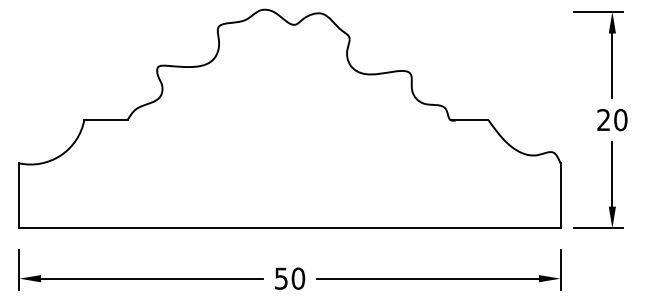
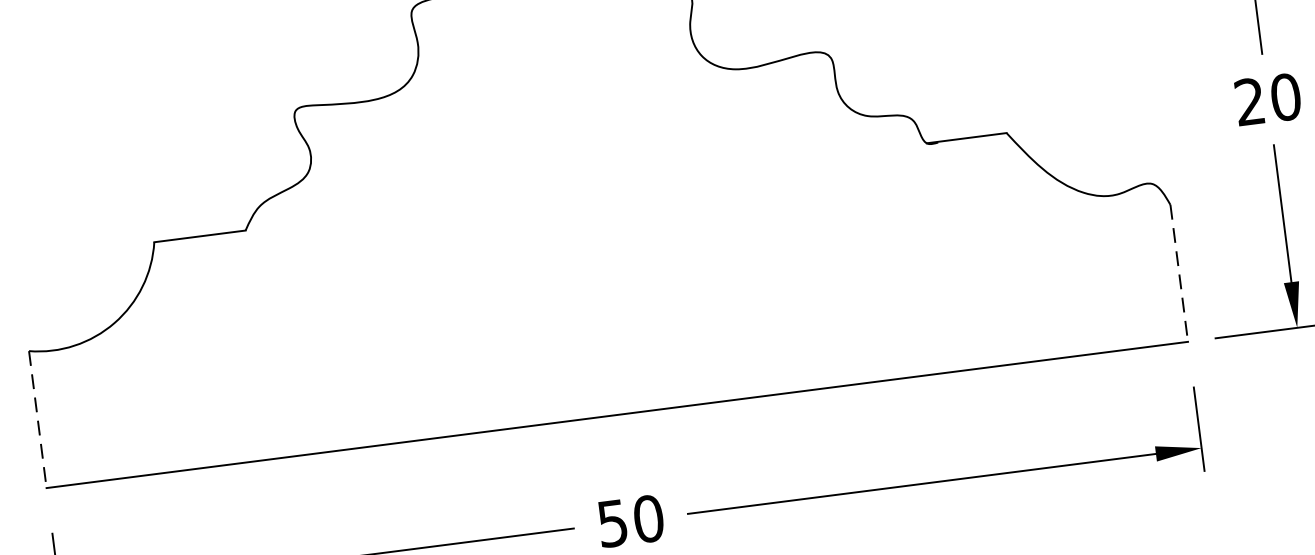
line: (19, 196) -> (38, 420), solid -> dashed
line: (560, 196) -> (1179, 274), solid -> dashed

